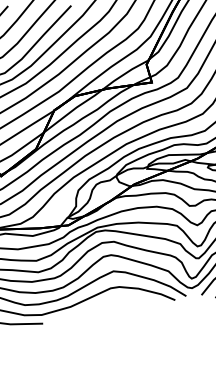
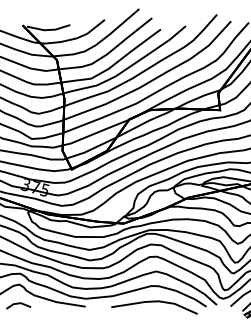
line: (117, 305) -> (154, 302), added

